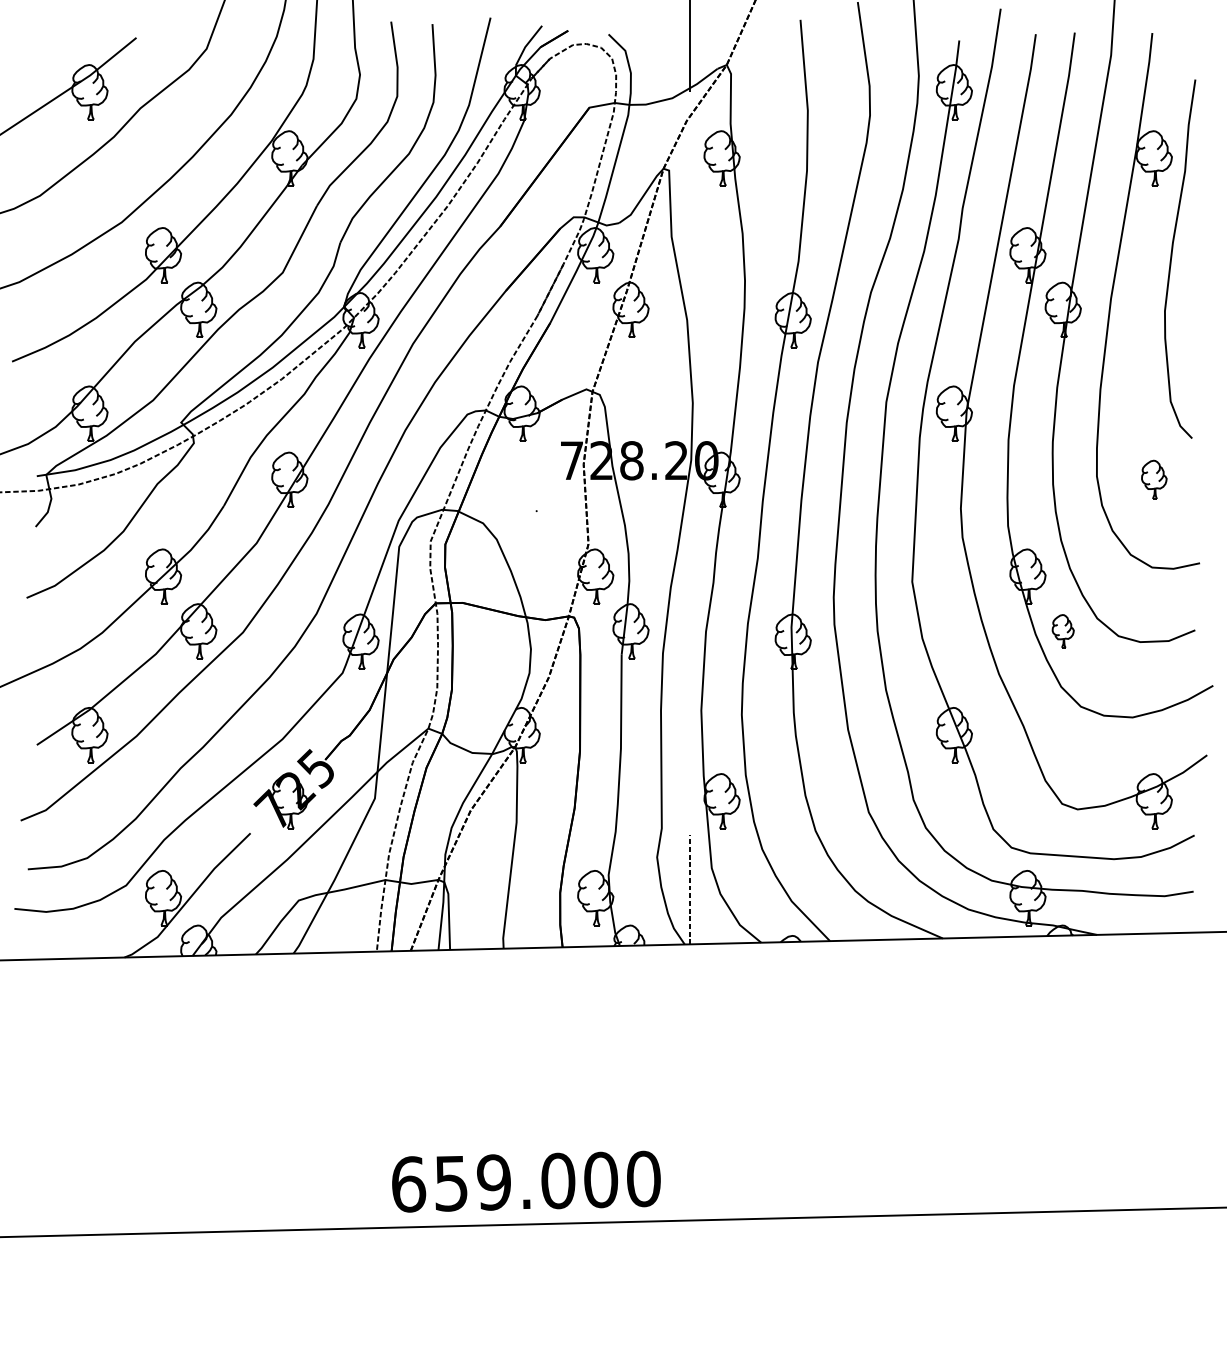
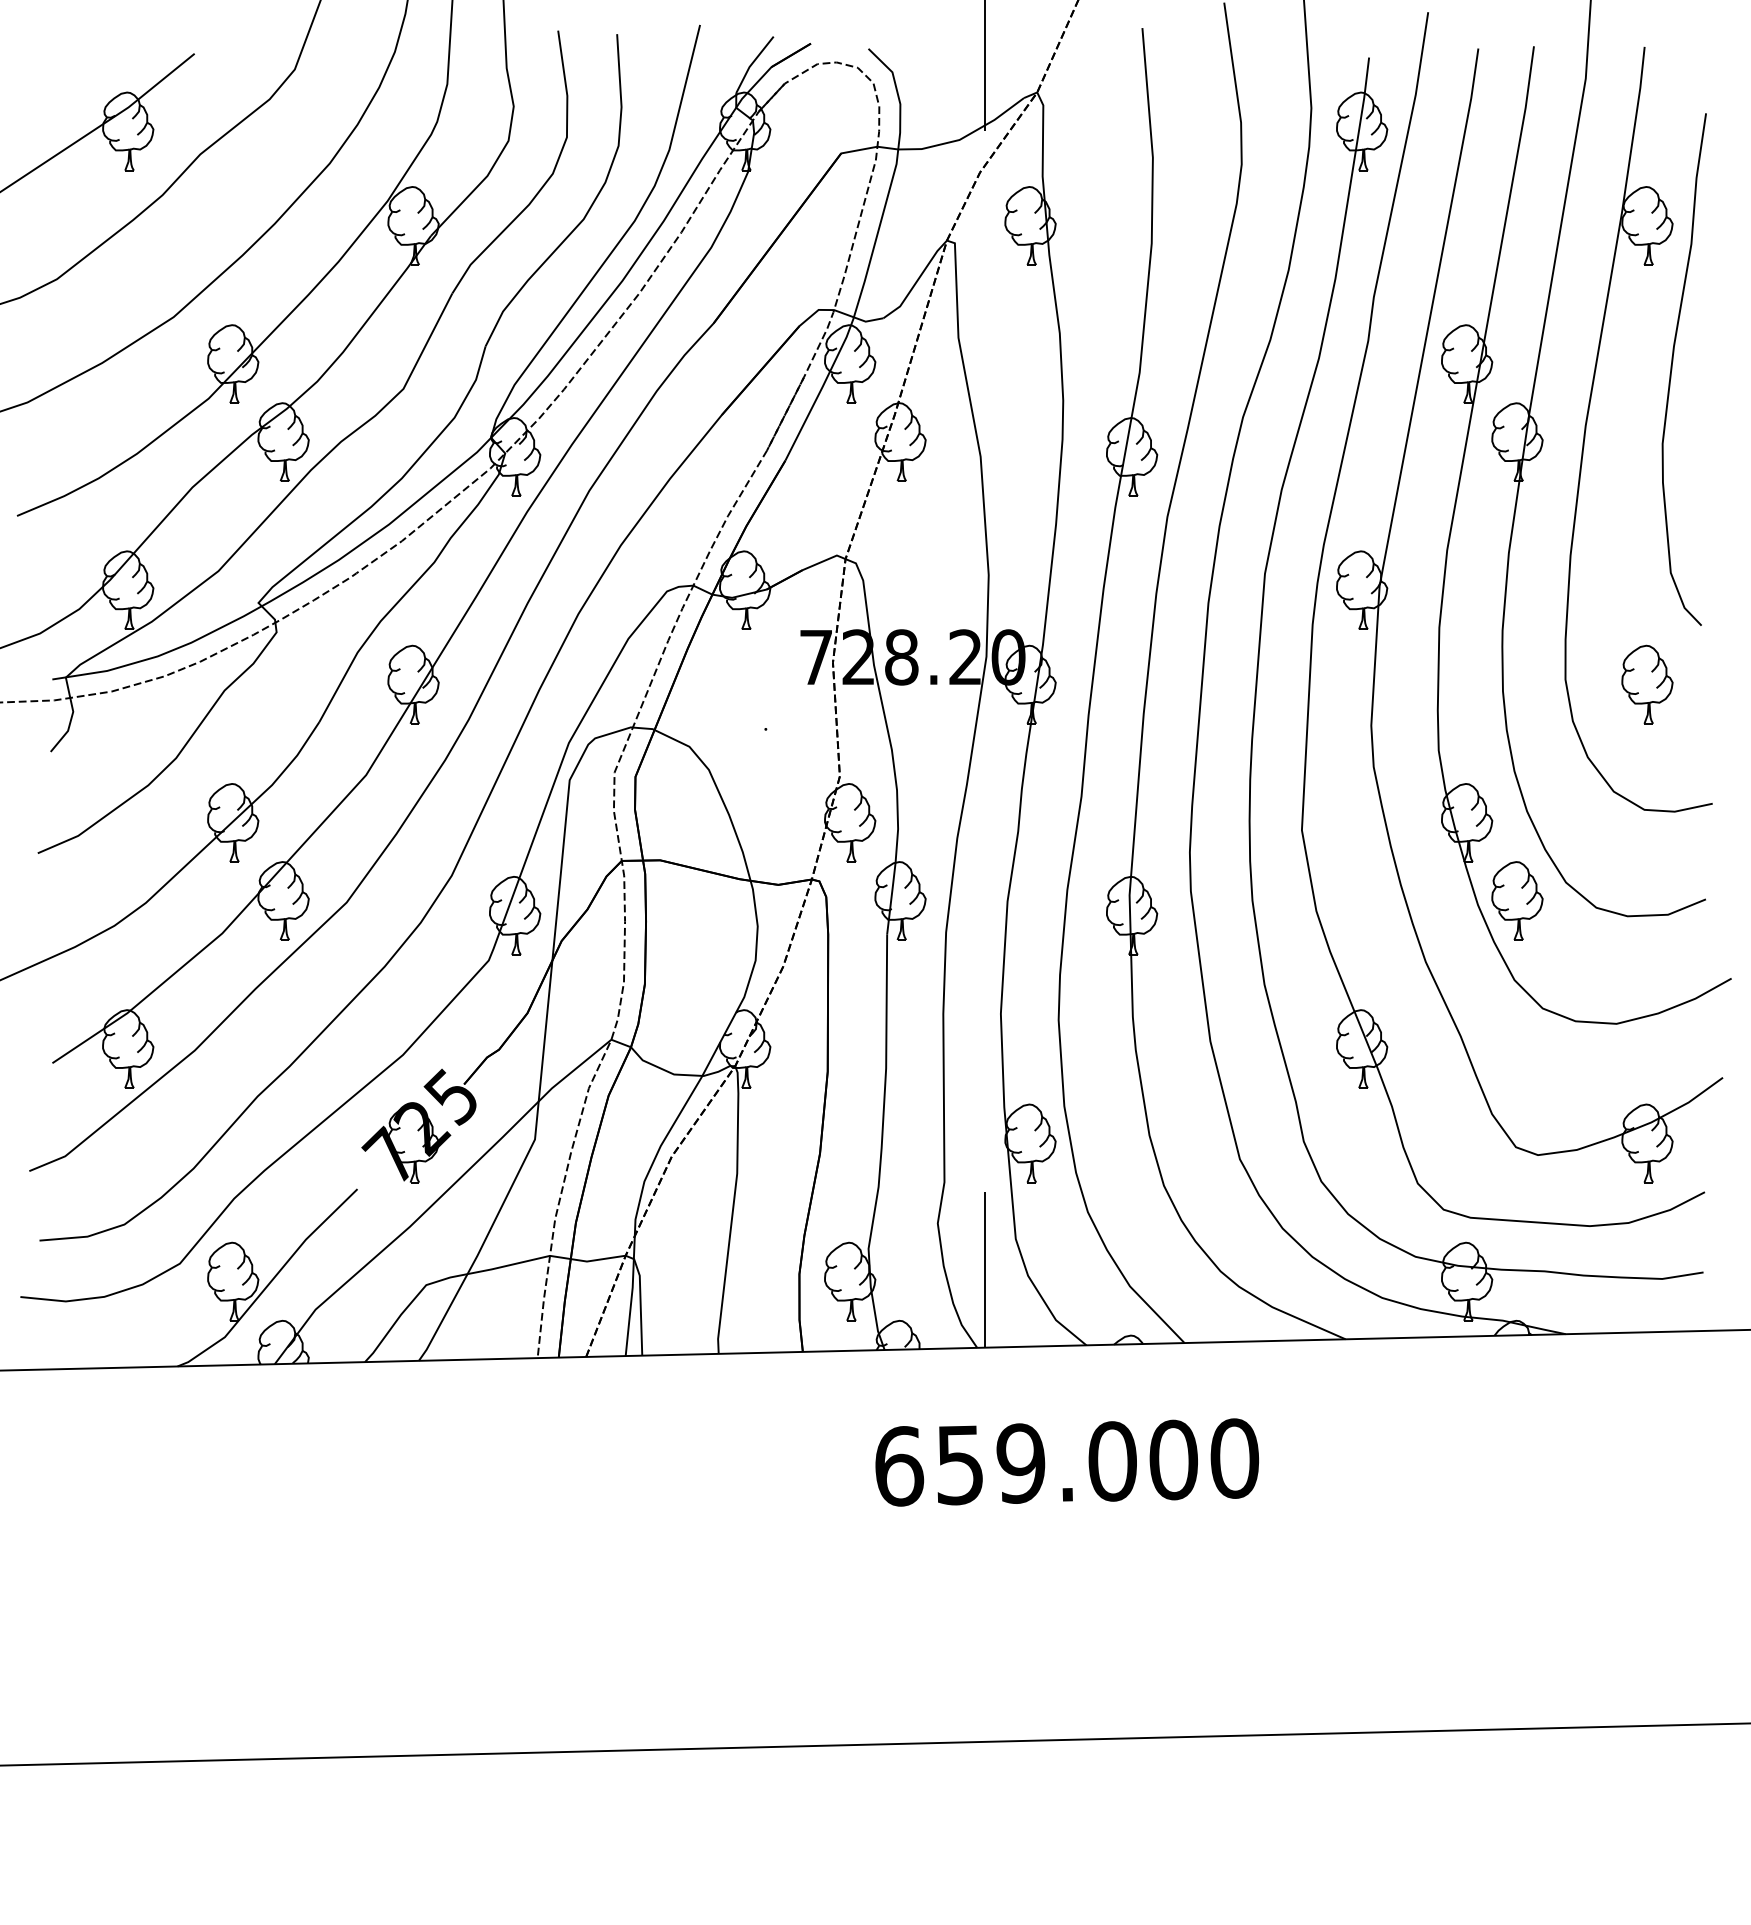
part: (1154, 479) -> (1647, 684), size x1.43
part: (1063, 631) -> (1517, 900), size x1.67
line: (689, 889) -> (984, 1269), dashed -> solid
text: (525, 1181) -> (1066, 1462), moved

